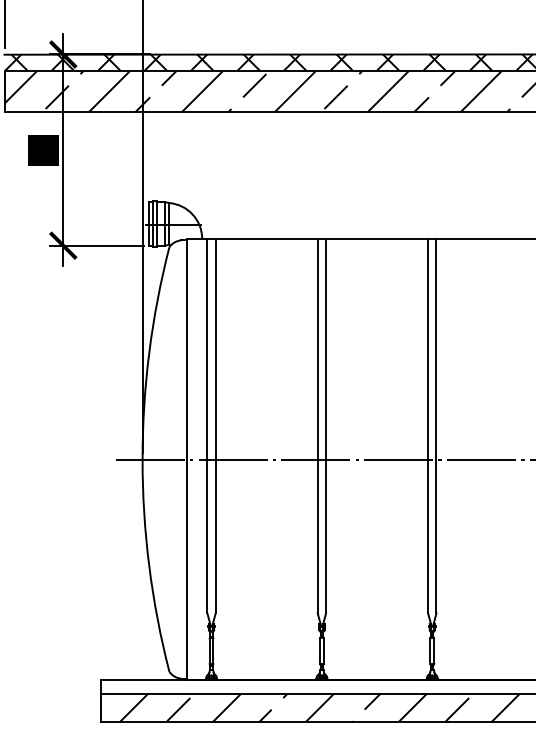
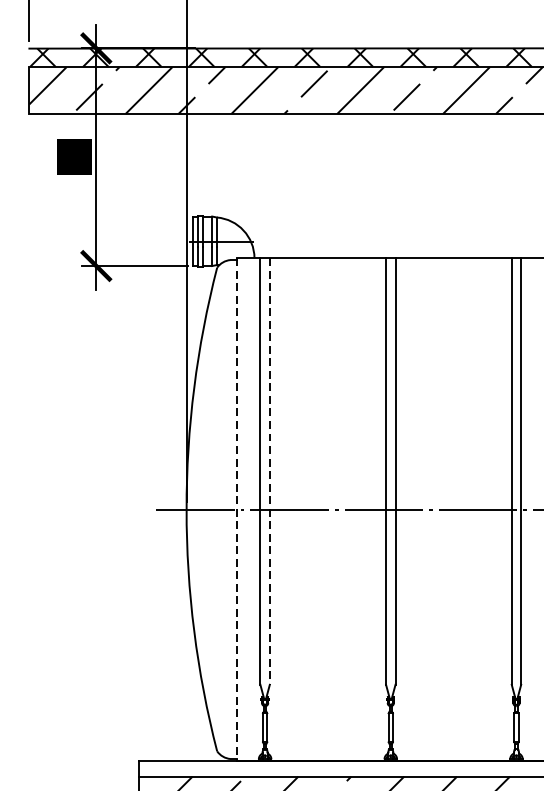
line: (215, 426) -> (269, 471), solid -> dashed
line: (186, 459) -> (236, 509), solid -> dashed

